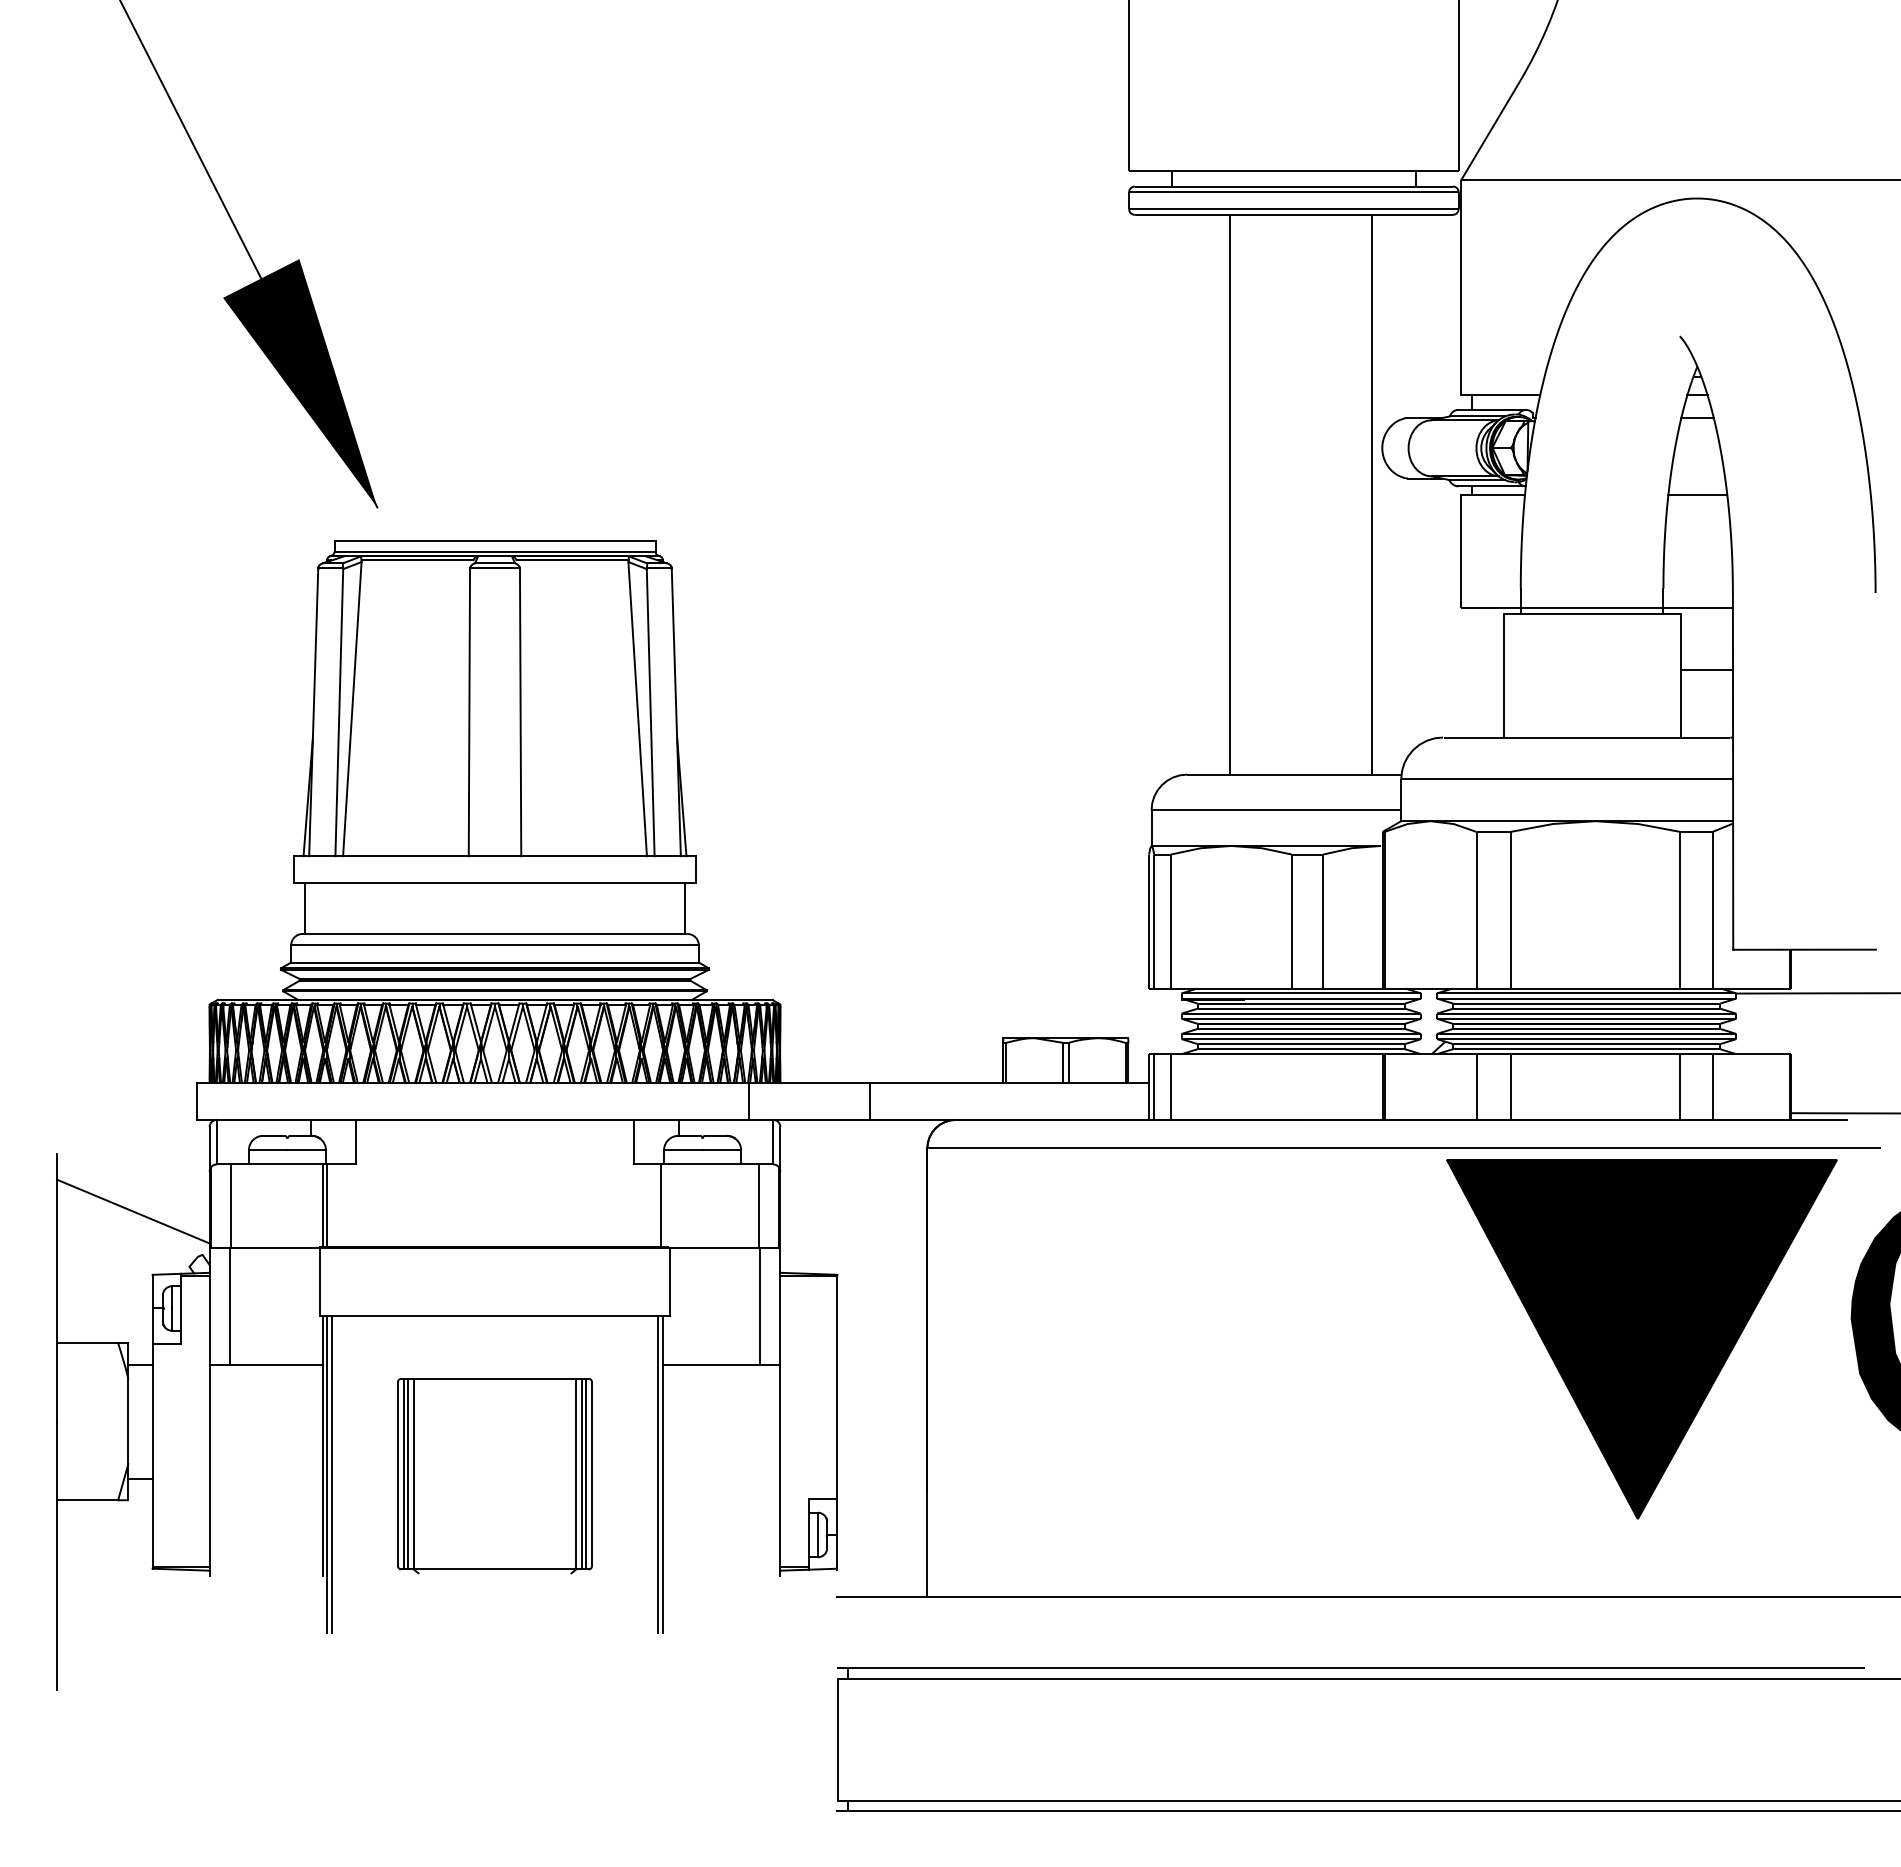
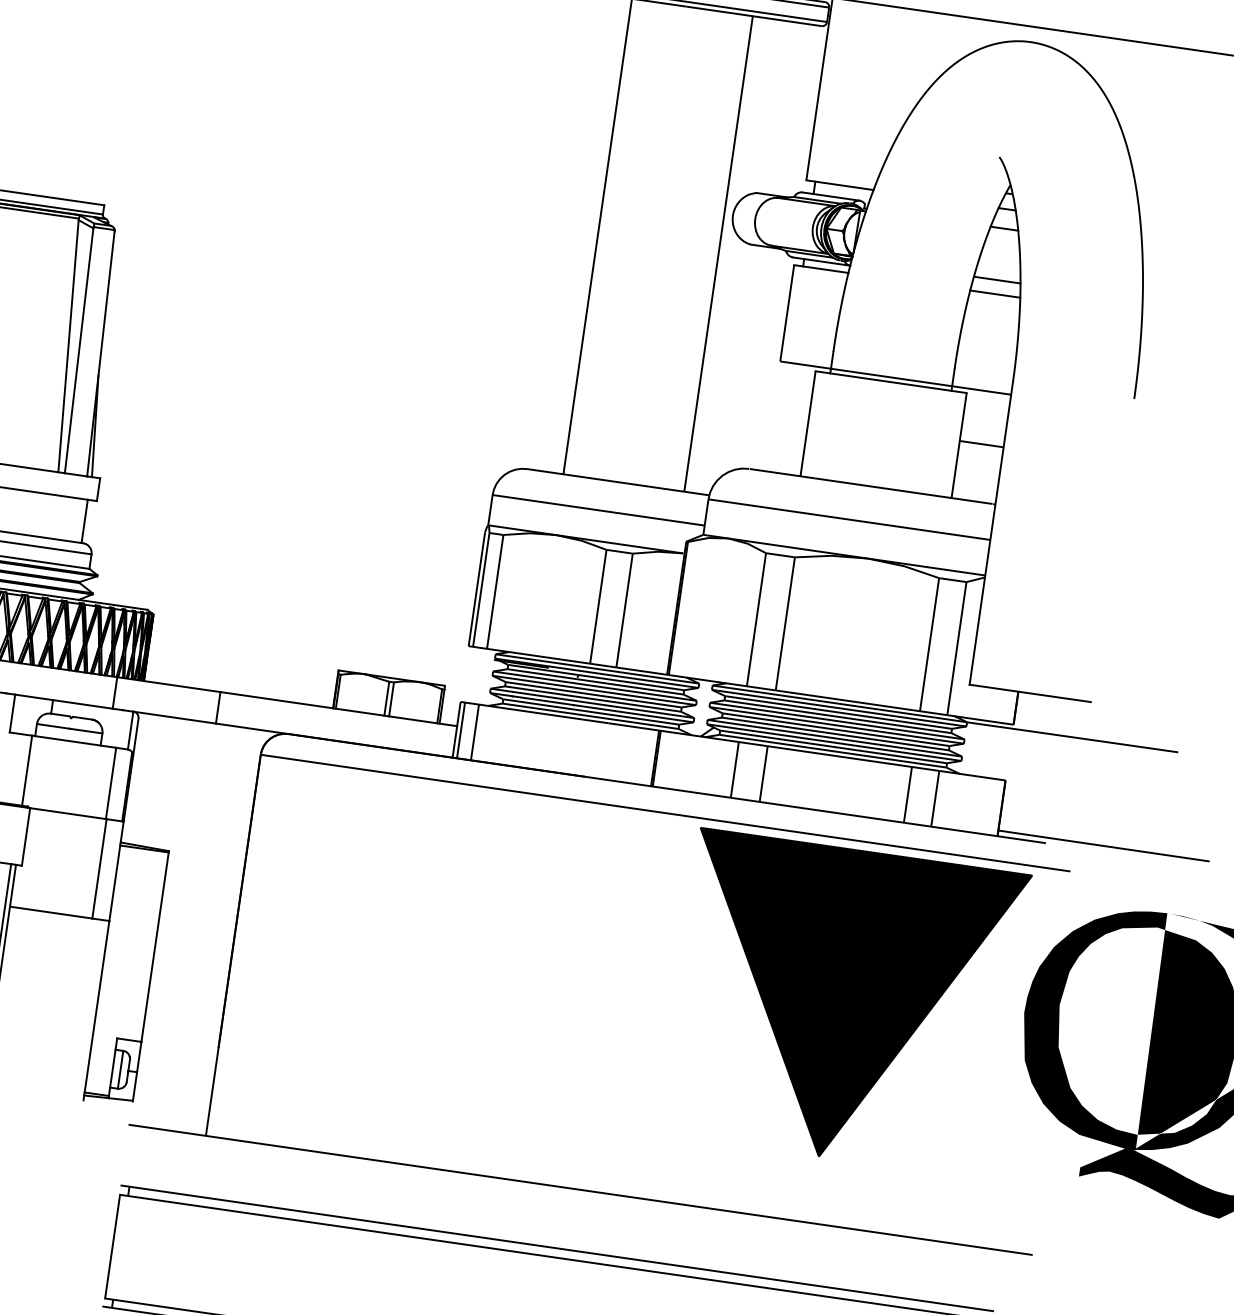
line: (1697, 478) -> (996, 280), added

